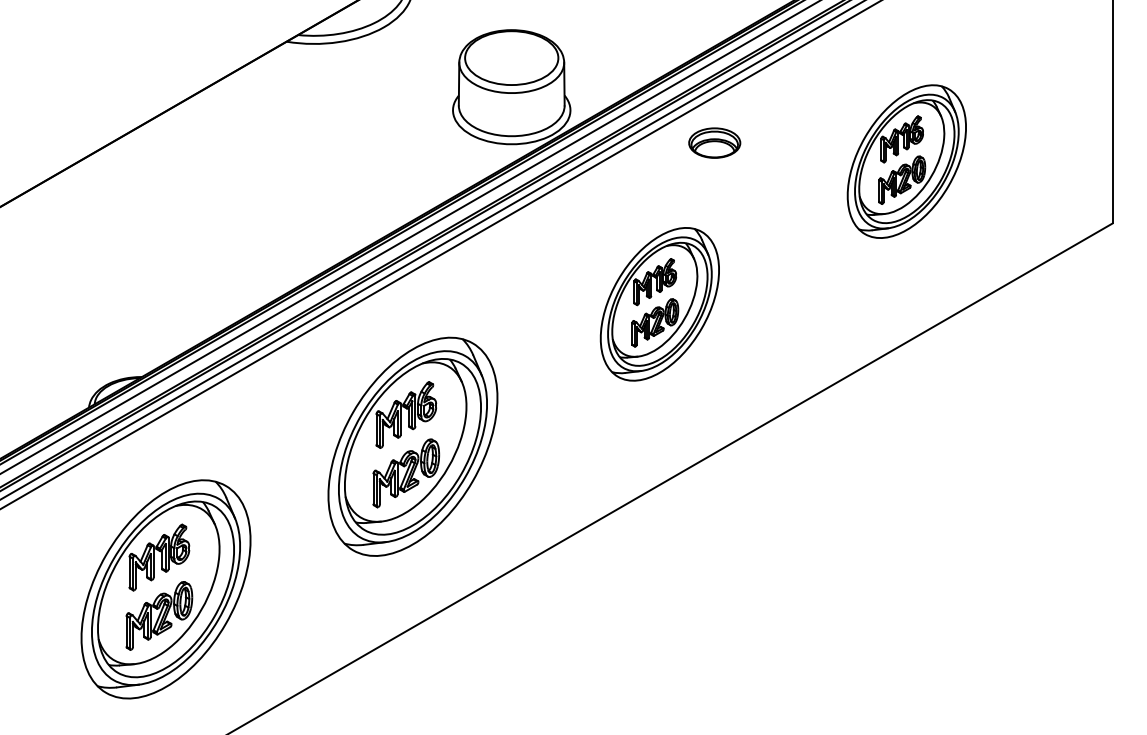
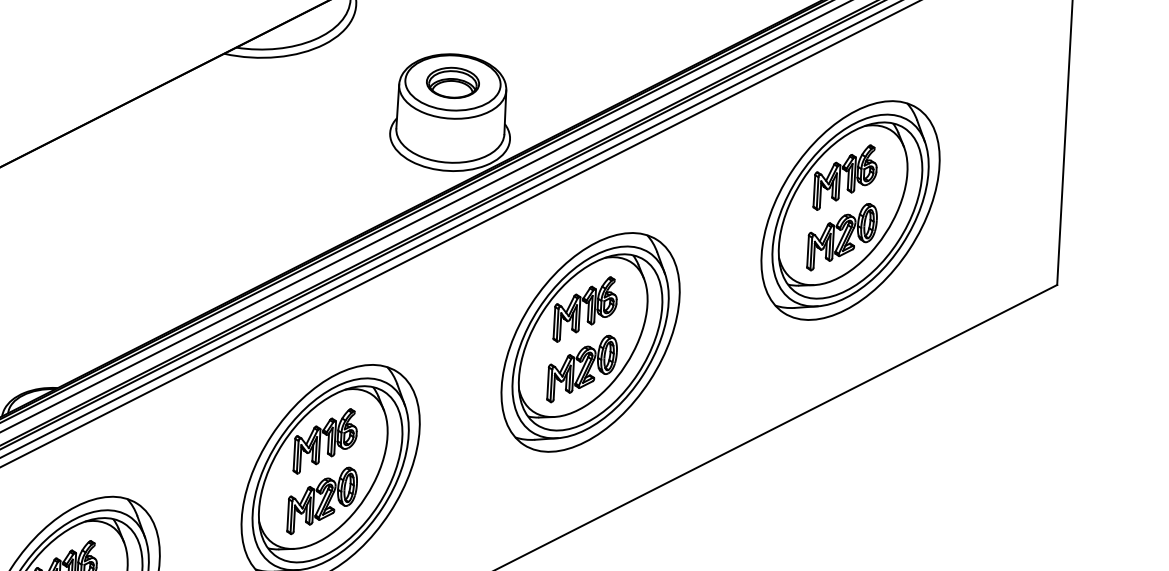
part: (714, 142) -> (452, 82), moved
part: (906, 161) -> (850, 210), size x1.43
part: (659, 304) -> (590, 342), size x1.43

